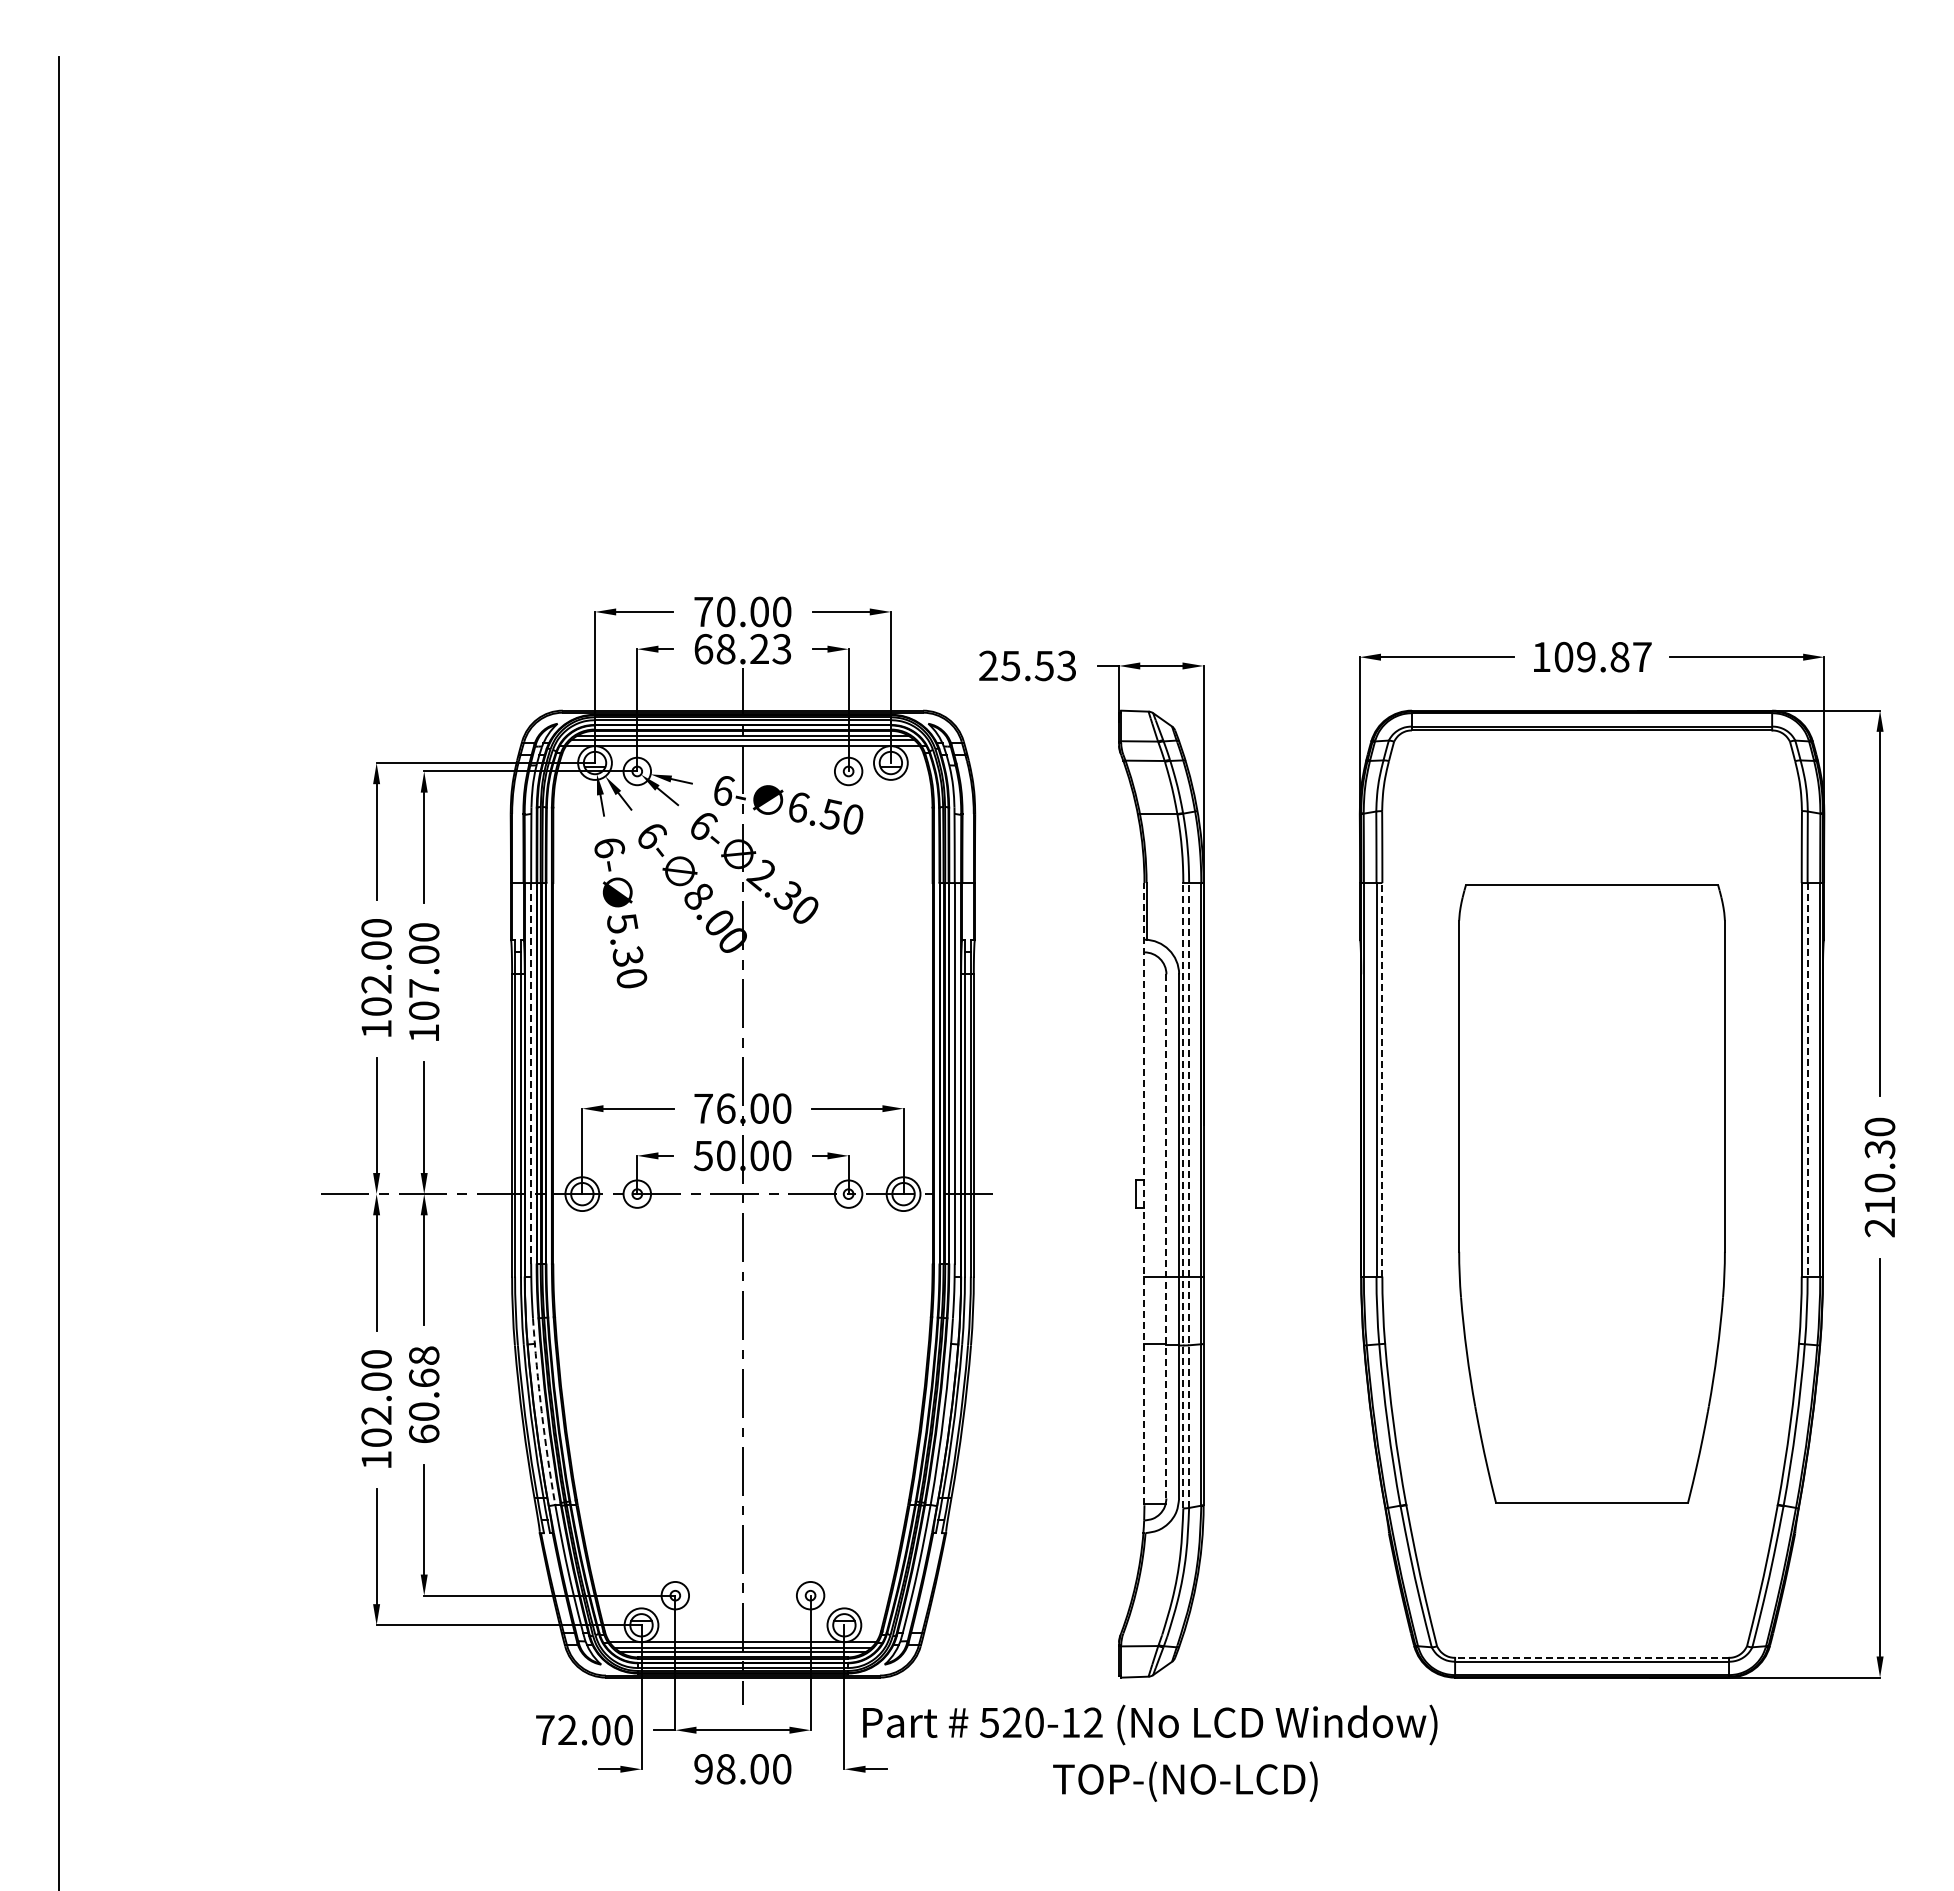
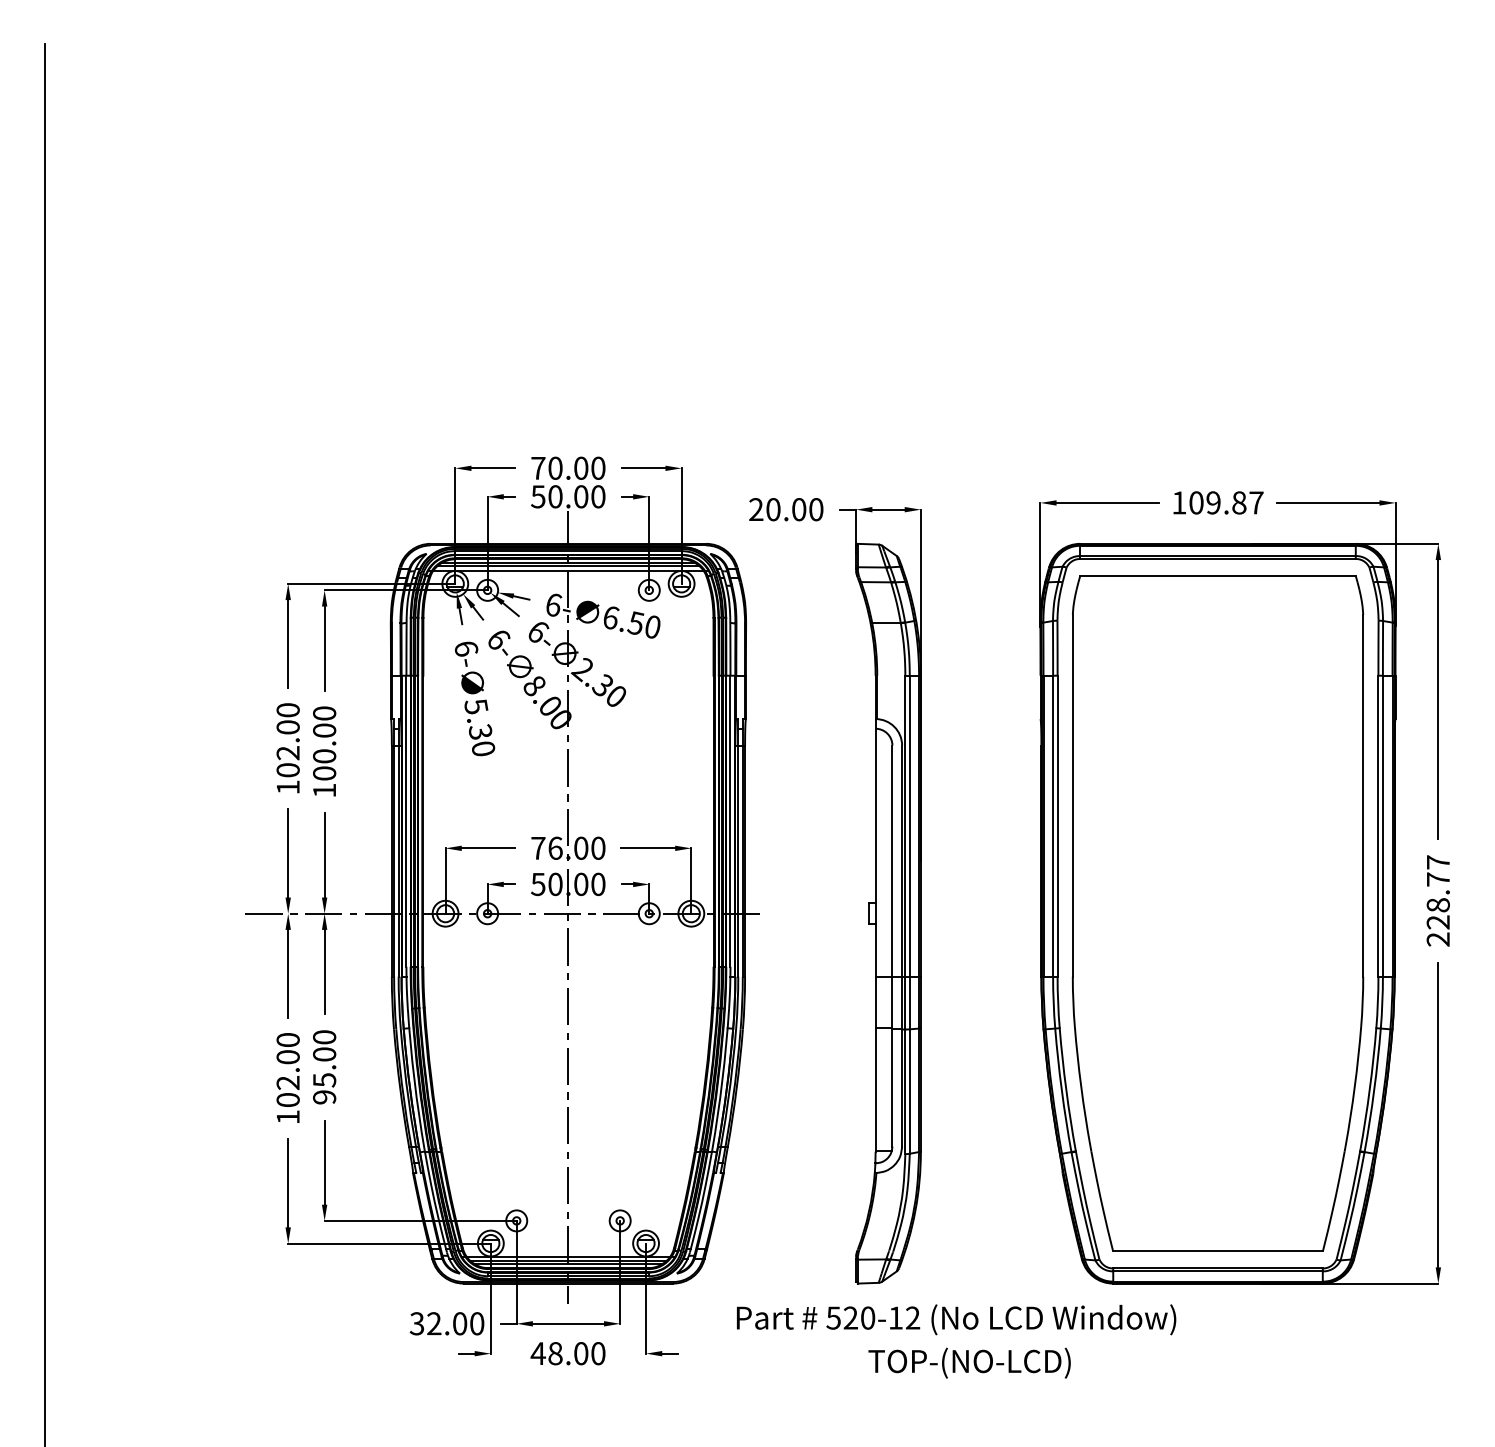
text: (742, 648) -> (568, 496), 68.23 -> 50.00
text: (1038, 665) -> (794, 509), 25.53 -> 20.00
text: (424, 988) -> (324, 756), 107.00 -> 100.00
line: (531, 1073) -> (406, 821), dashed -> solid
line: (1382, 1079) -> (1057, 826), dashed -> solid
line: (1807, 1079) -> (1382, 826), dashed -> solid
text: (1879, 1165) -> (1437, 891), 210.30 -> 228.77
line: (1144, 1193) -> (875, 913), dashed -> solid
part: (1591, 1193) -> (1217, 913), size x1.43
line: (1183, 1195) -> (905, 914), dashed -> solid
line: (1189, 1195) -> (910, 914), dashed -> solid
line: (1166, 1235) -> (892, 945), dashed -> solid
text: (424, 1394) -> (324, 1066), 60.68 -> 95.00
arc: (541, 1411) -> (414, 1079), dashed -> solid
line: (1592, 1657) -> (1218, 1268), dashed -> solid
text: (1150, 1724) -> (956, 1319), moved
text: (544, 1729) -> (416, 1323), 72.00 -> 32.00
text: (703, 1769) -> (538, 1353), 98.00 -> 48.00
text: (1185, 1781) -> (969, 1363), moved

